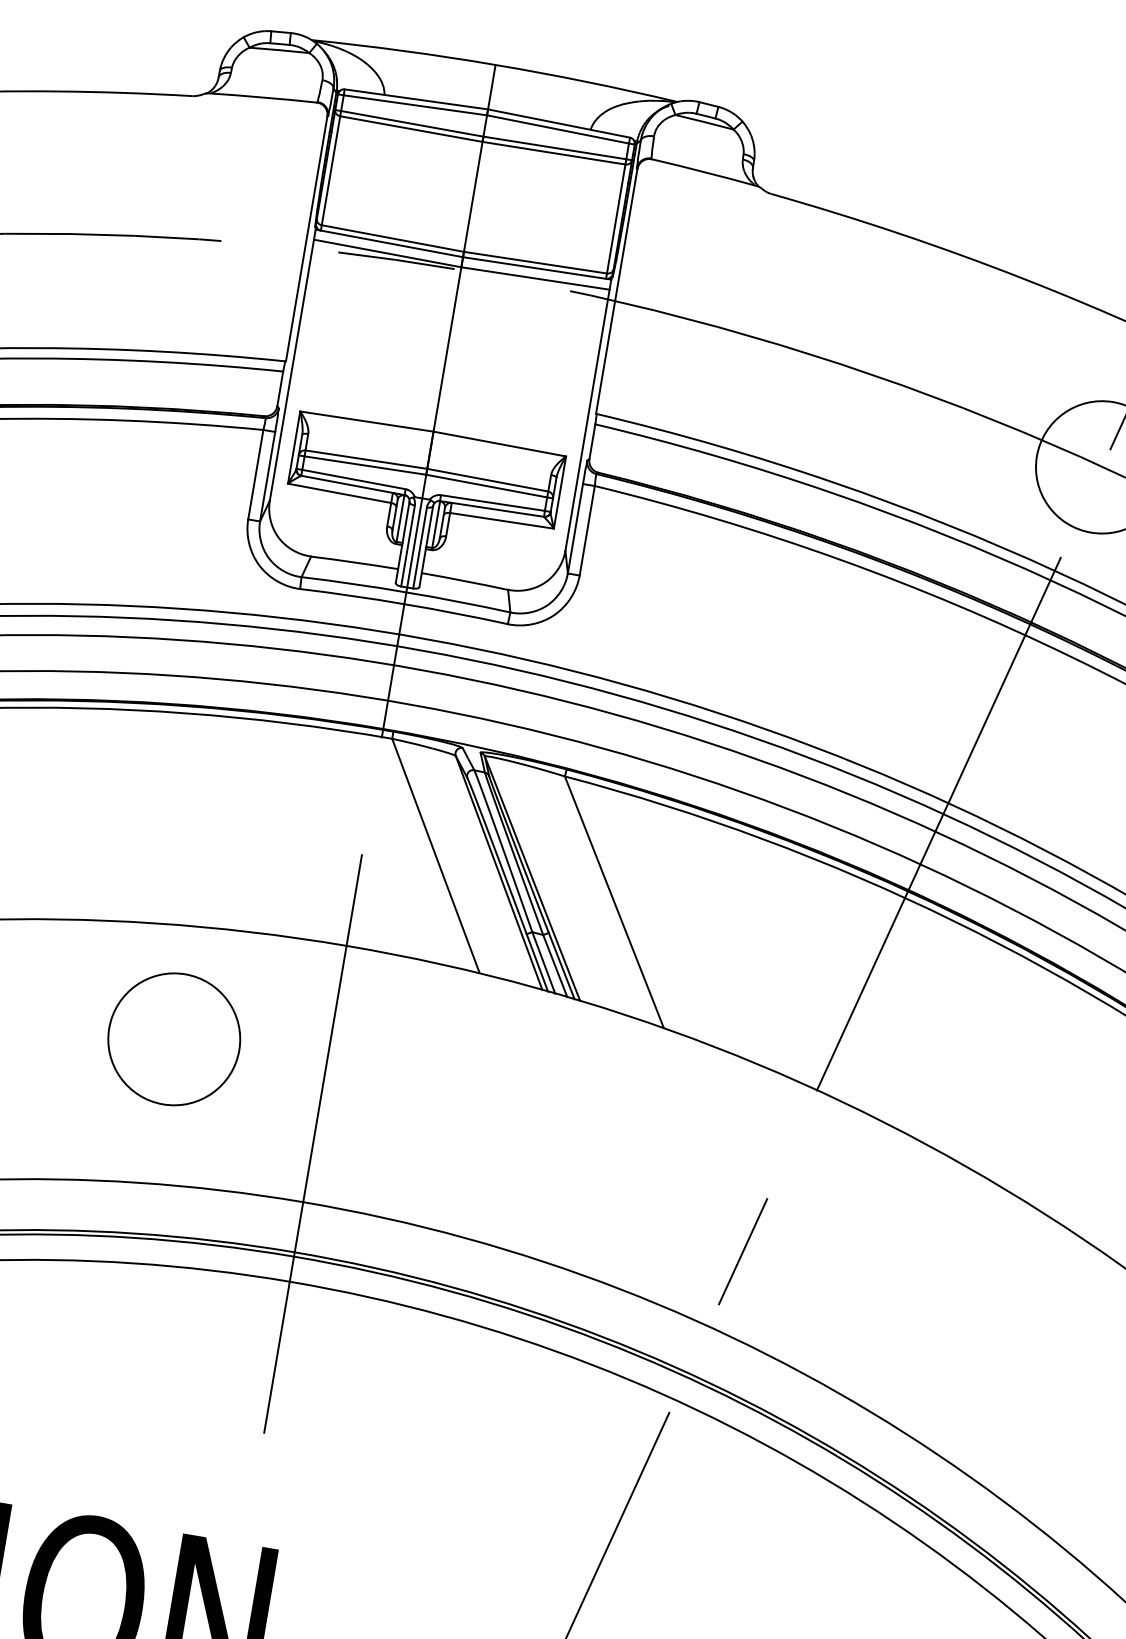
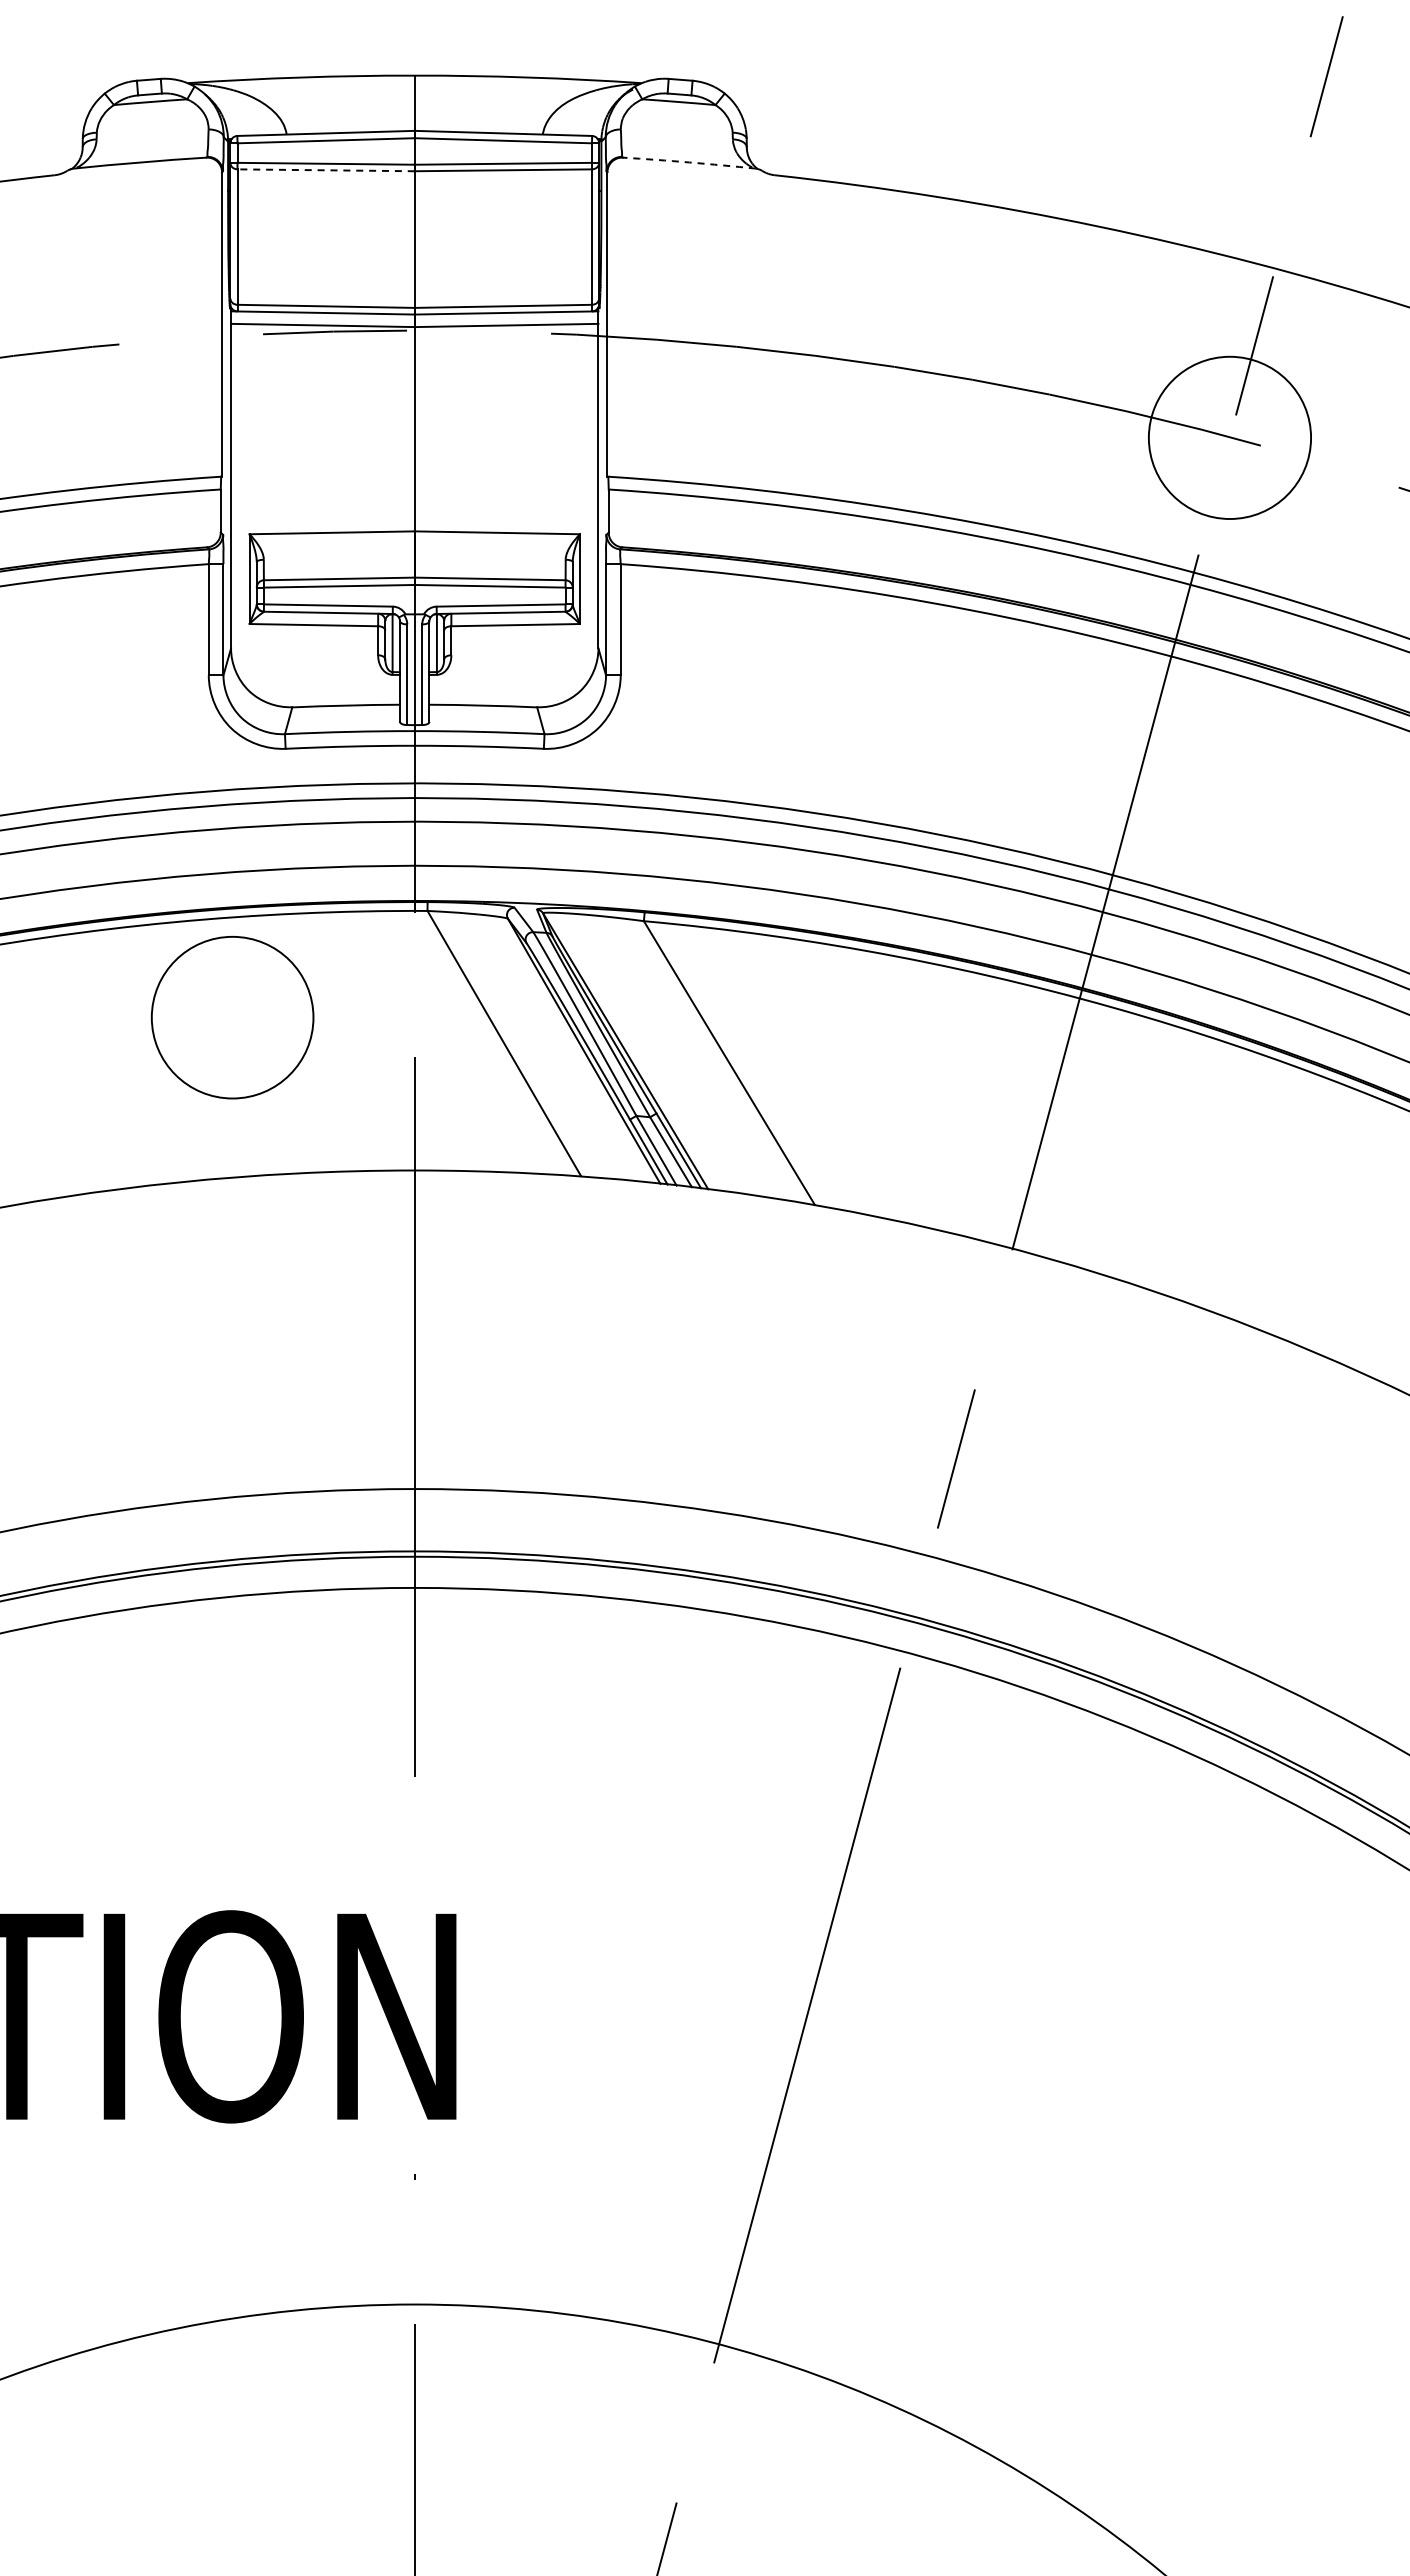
line: (411, 129) -> (326, 170), solid -> dashed
arc: (704, 172) -> (689, 162), solid -> dashed
circle: (174, 1039) -> (232, 1017), moved

